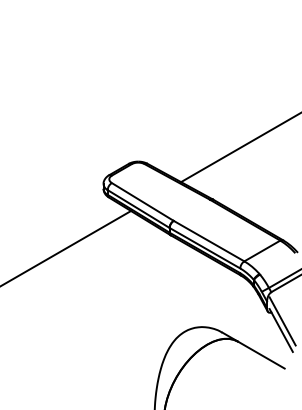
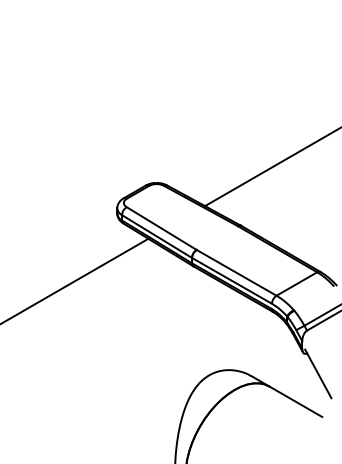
line: (282, 321) -> (319, 363), removed

